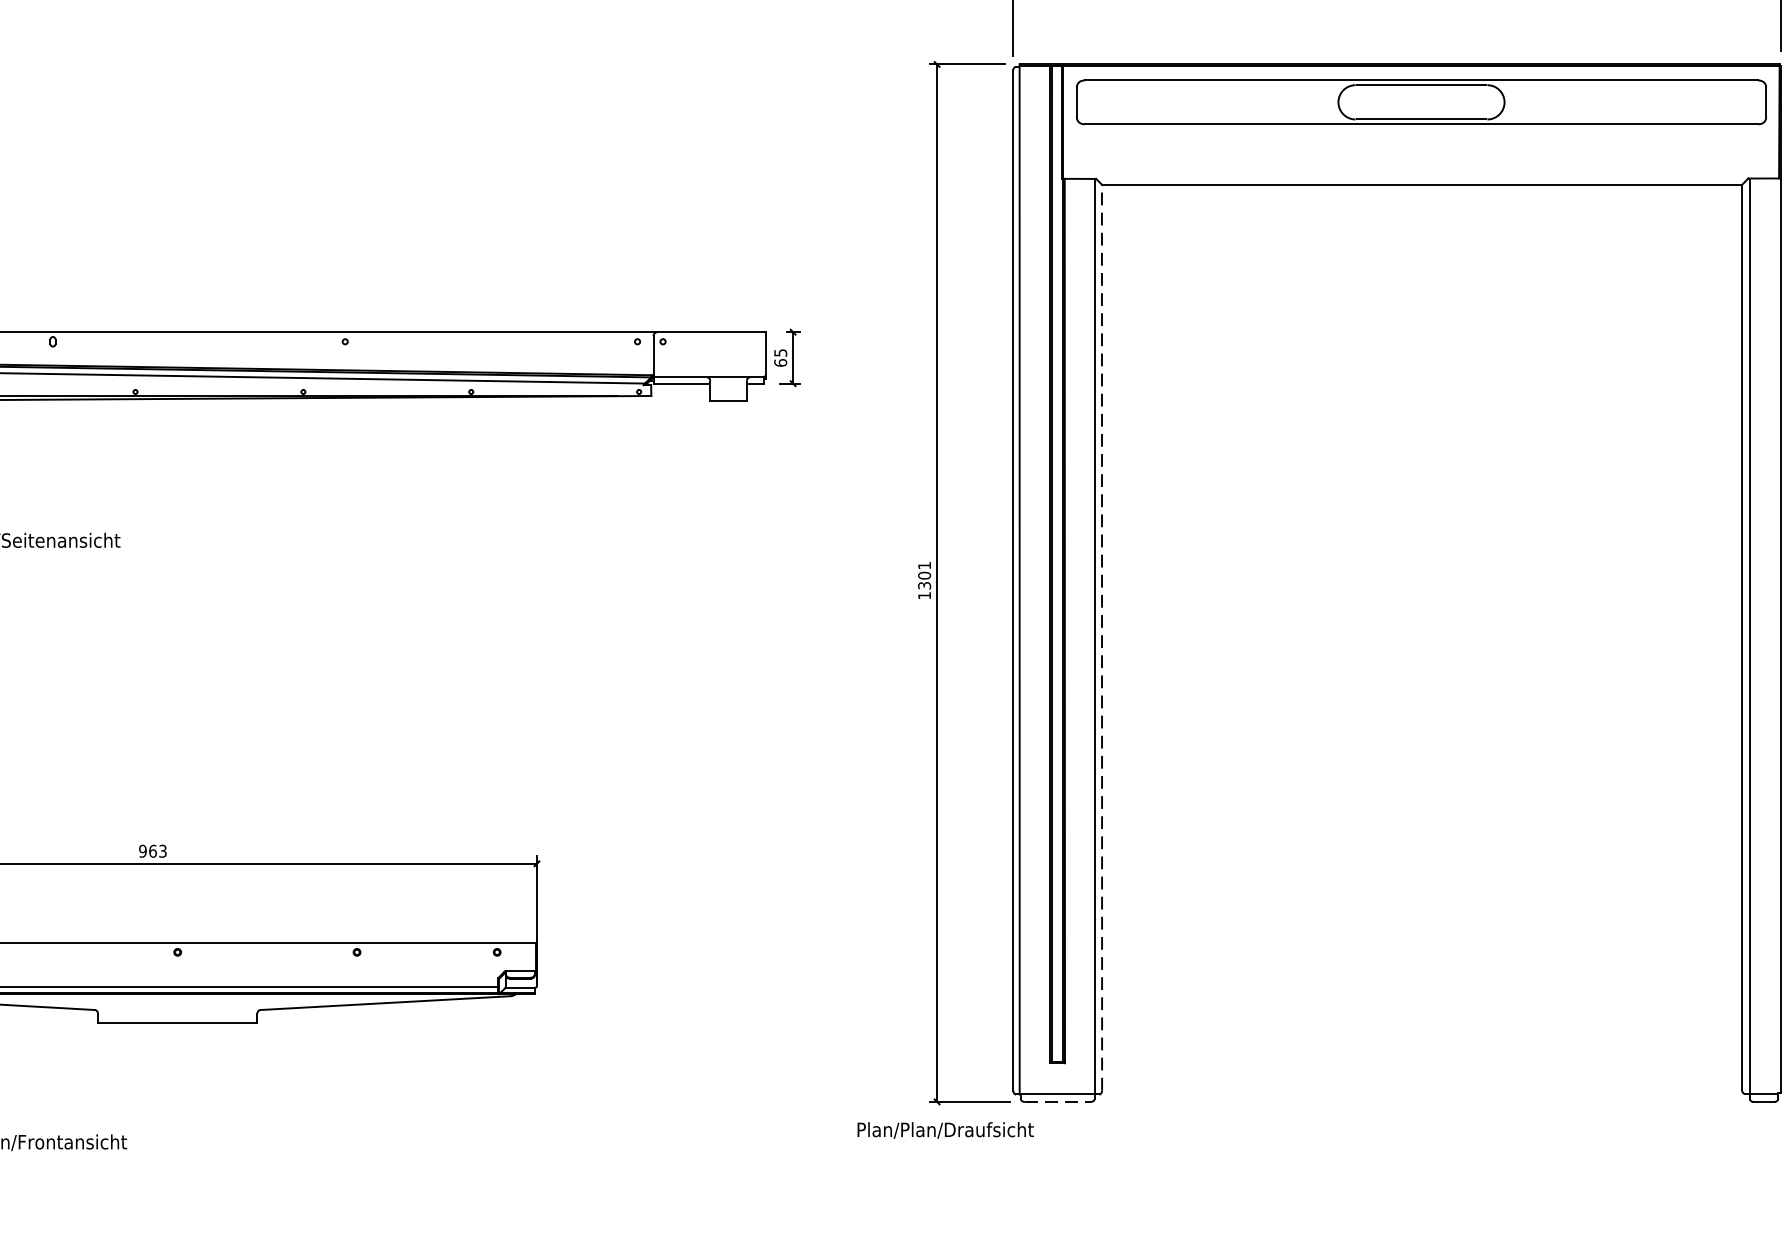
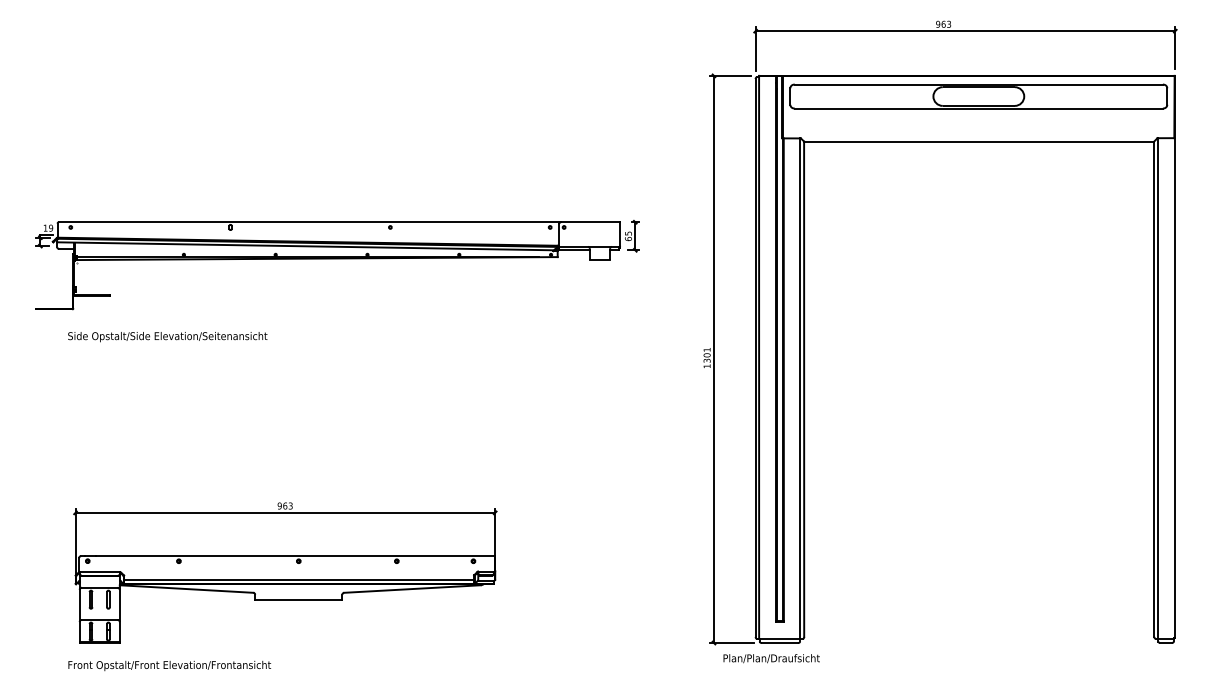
line: (1102, 638) -> (804, 389), dashed -> solid
line: (1056, 1102) -> (779, 643), dashed -> solid
text: (945, 1130) -> (771, 658), moved

